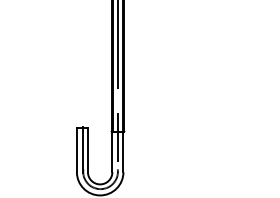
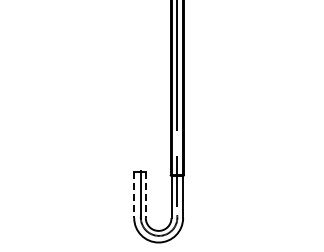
line: (77, 150) -> (134, 195), solid -> dashed
line: (87, 150) -> (145, 195), solid -> dashed

